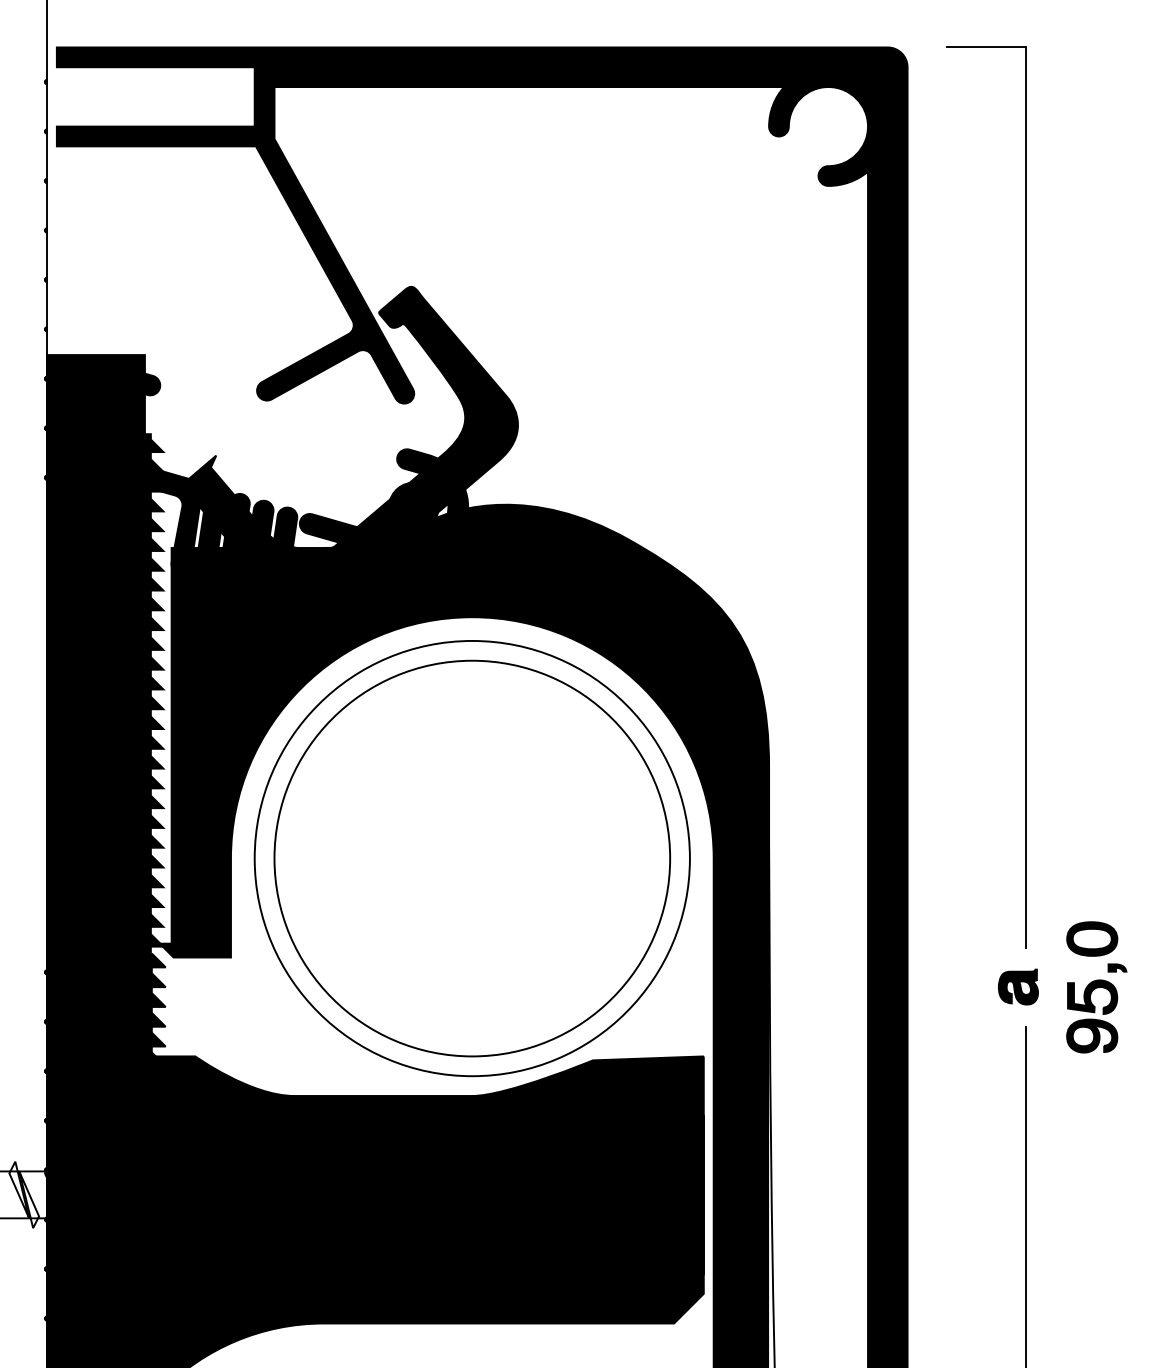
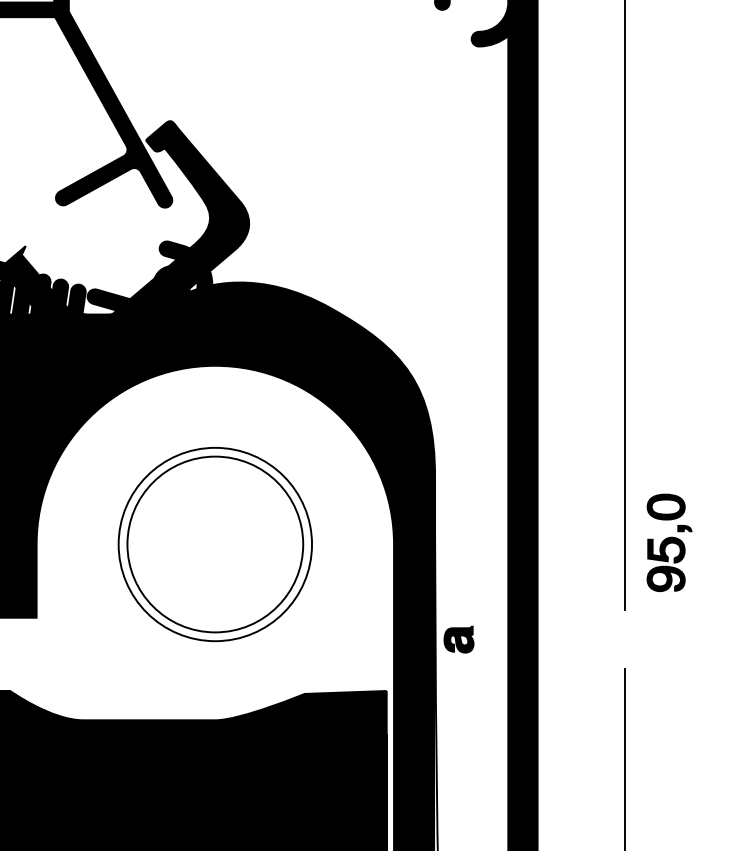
circle: (471, 858) -> (214, 544), size x0.6
circle: (472, 858) -> (215, 544), size x0.6
part: (1018, 986) -> (459, 639), moved
part: (1096, 987) -> (669, 542), moved

